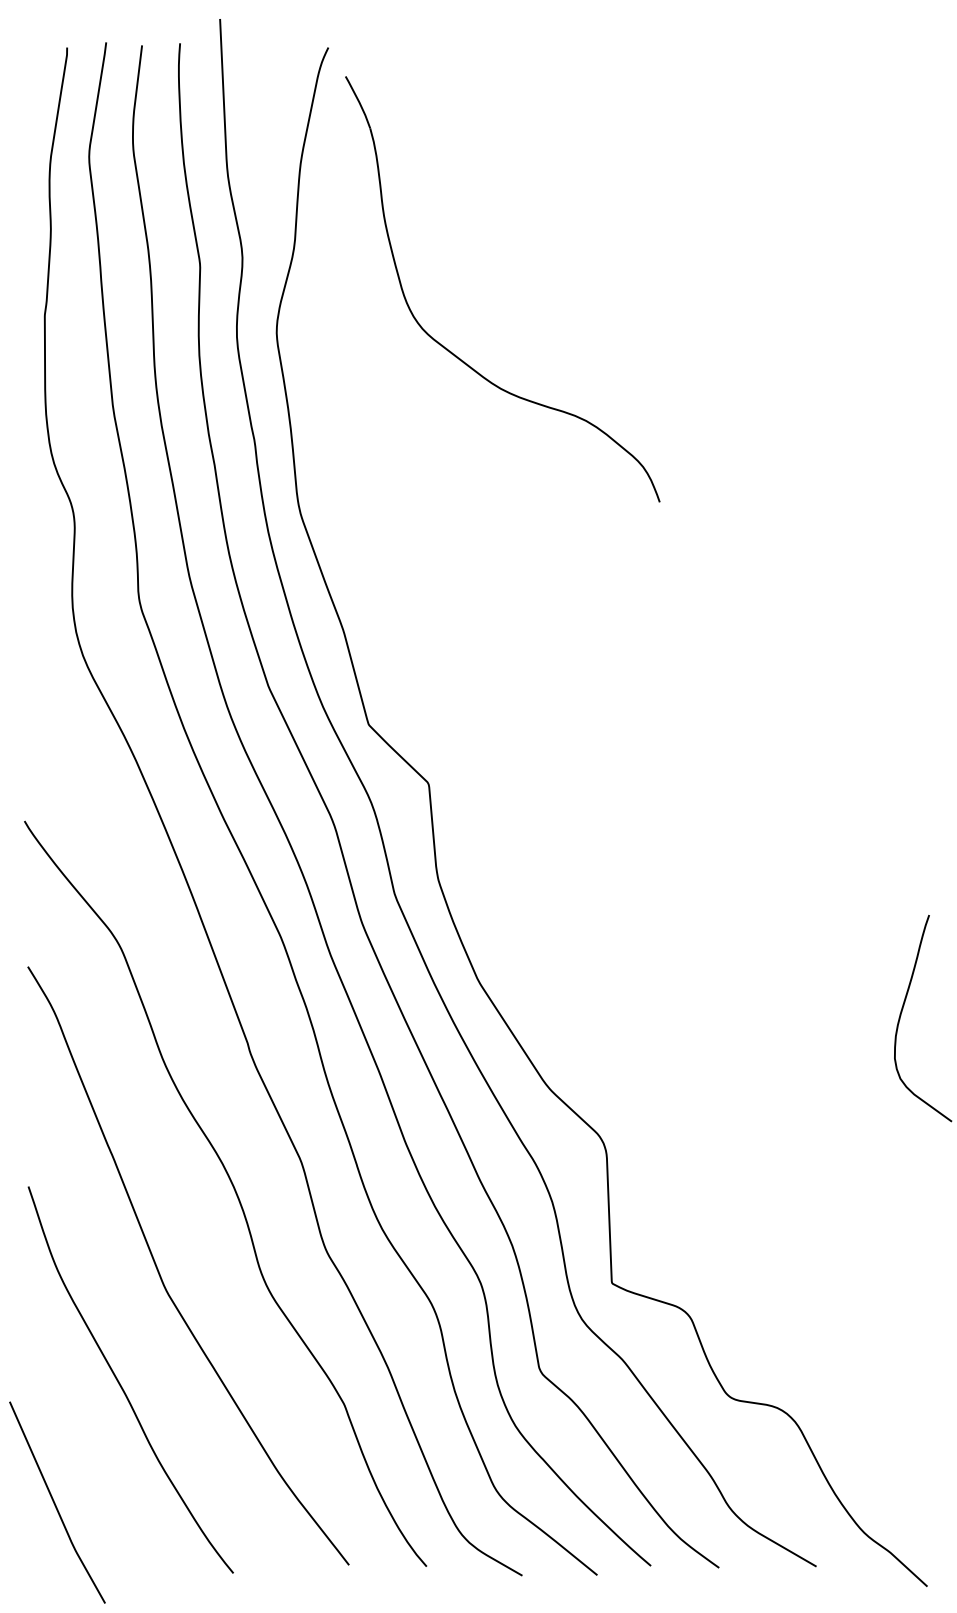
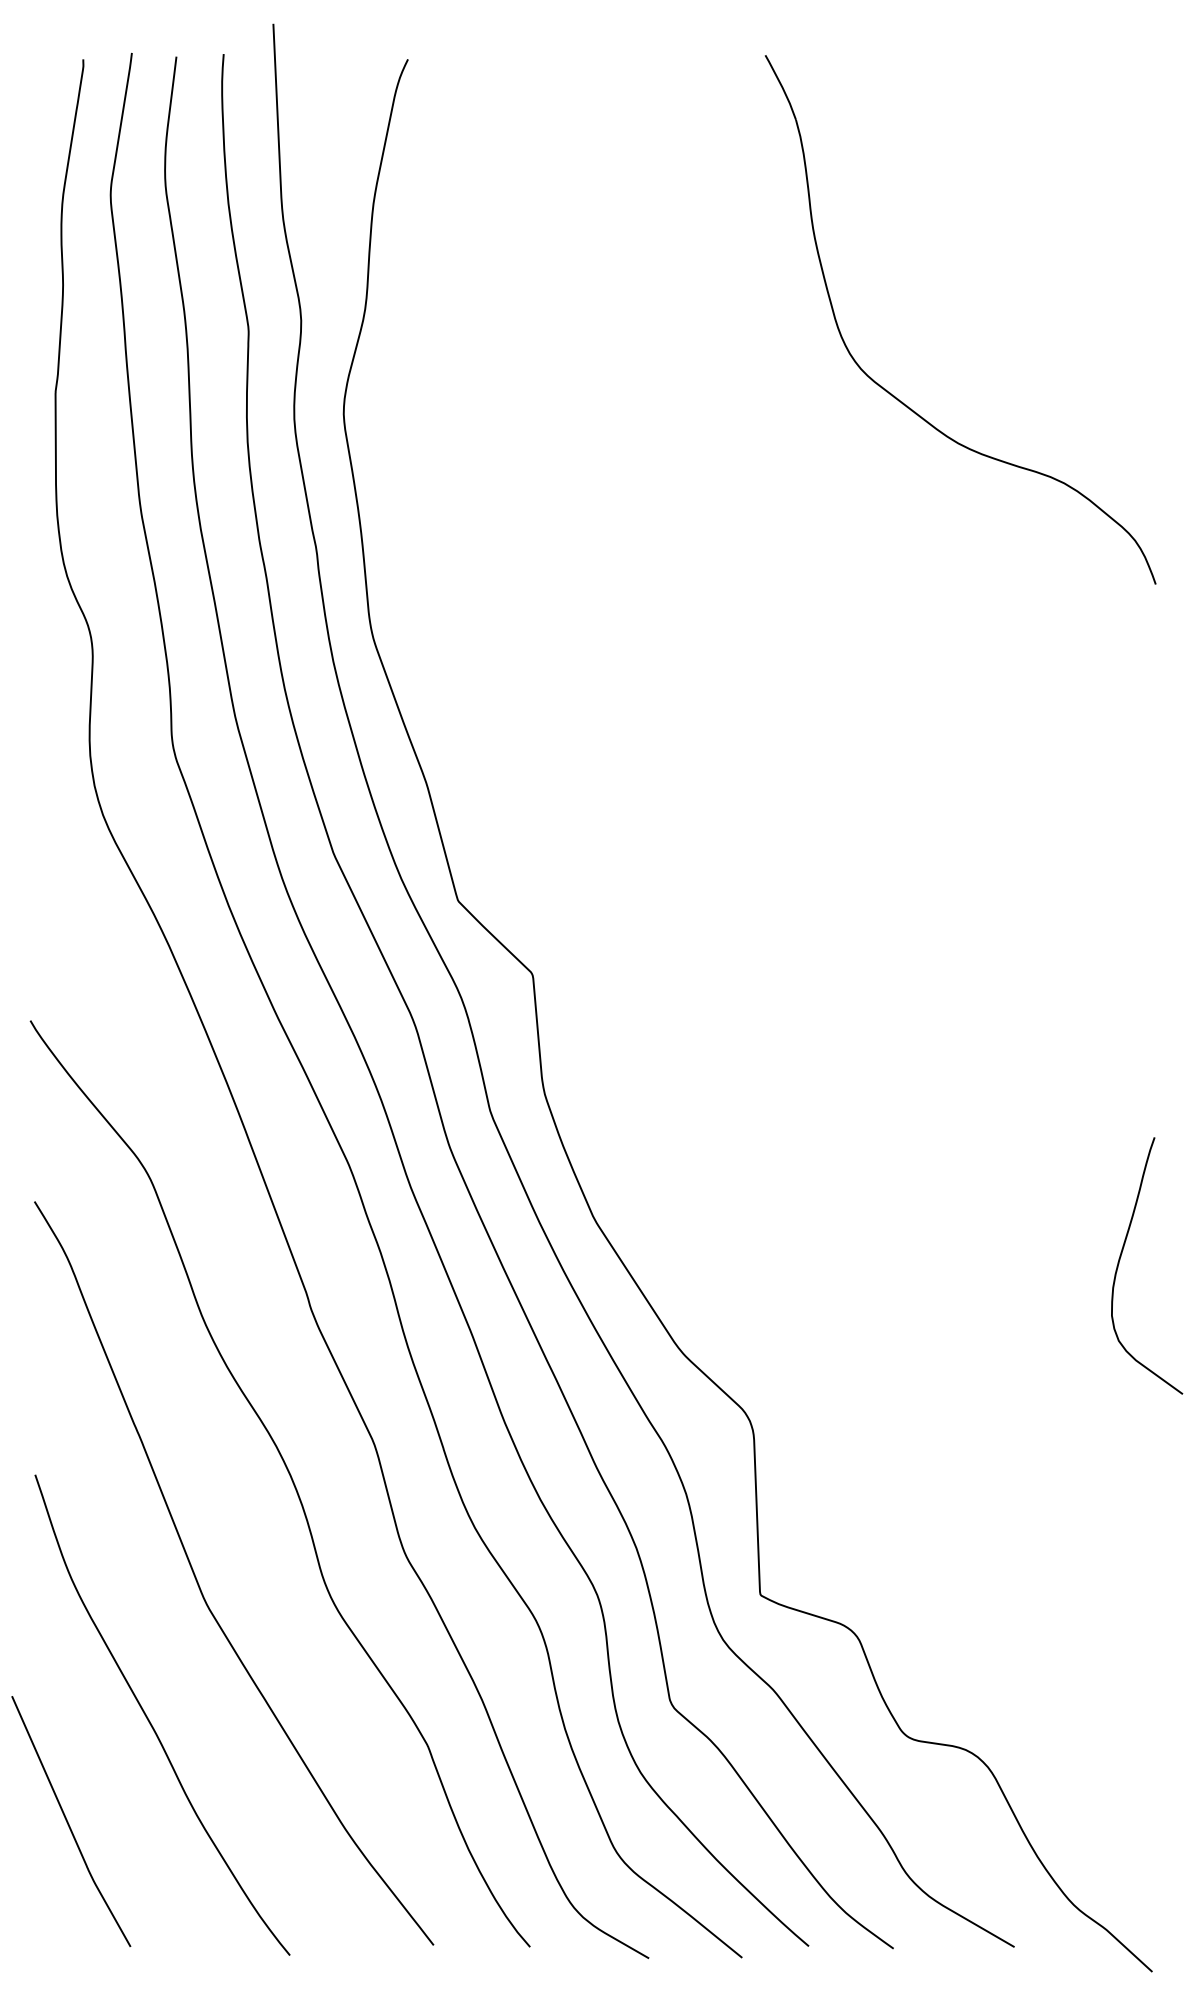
part: (452, 352) -> (898, 398), moved
curve: (55, 1502) -> (68, 1821), moved

